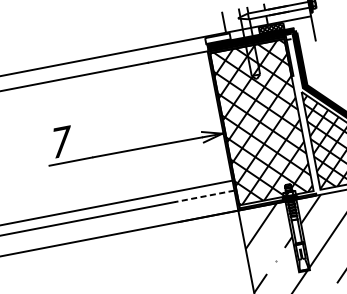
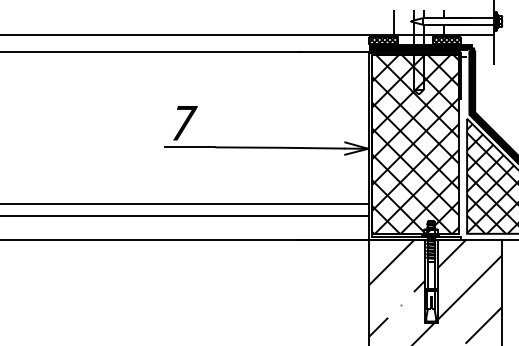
hatch: (217, 38) -> (383, 39), added
line: (204, 196) -> (333, 216), dashed -> solid

